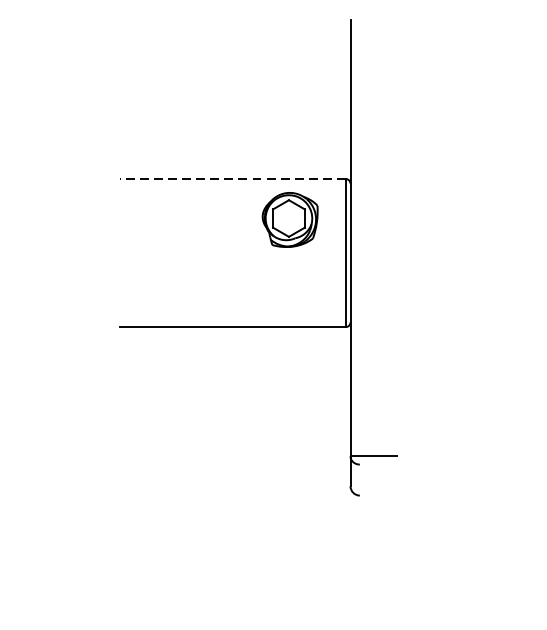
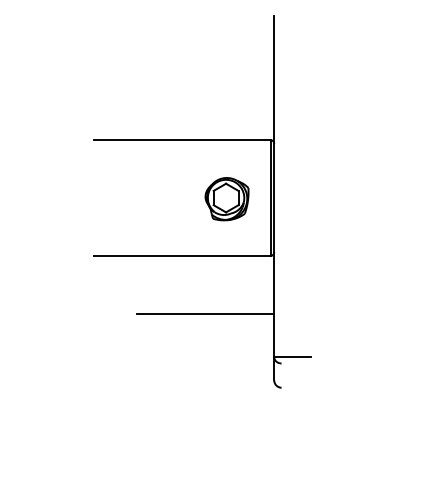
line: (231, 179) -> (181, 140), dashed -> solid
part: (289, 220) -> (226, 199), moved
line: (262, 400) -> (205, 313), added

